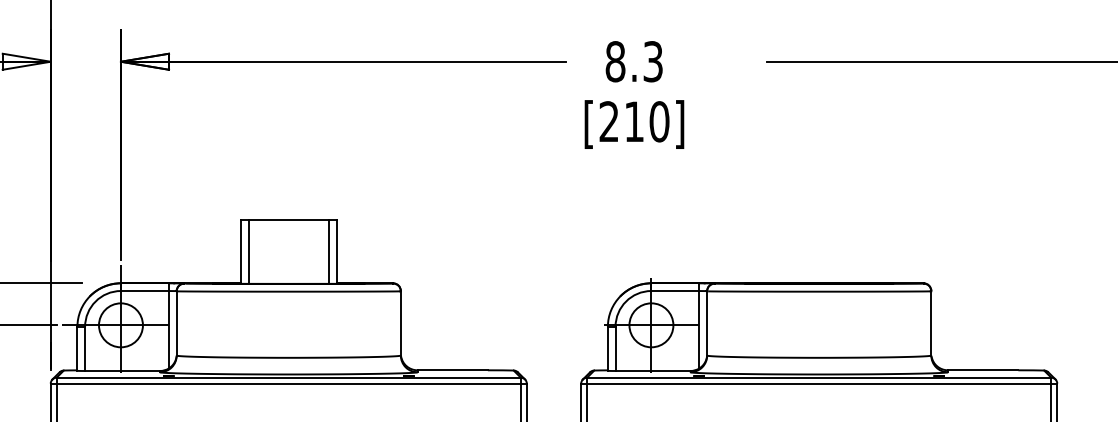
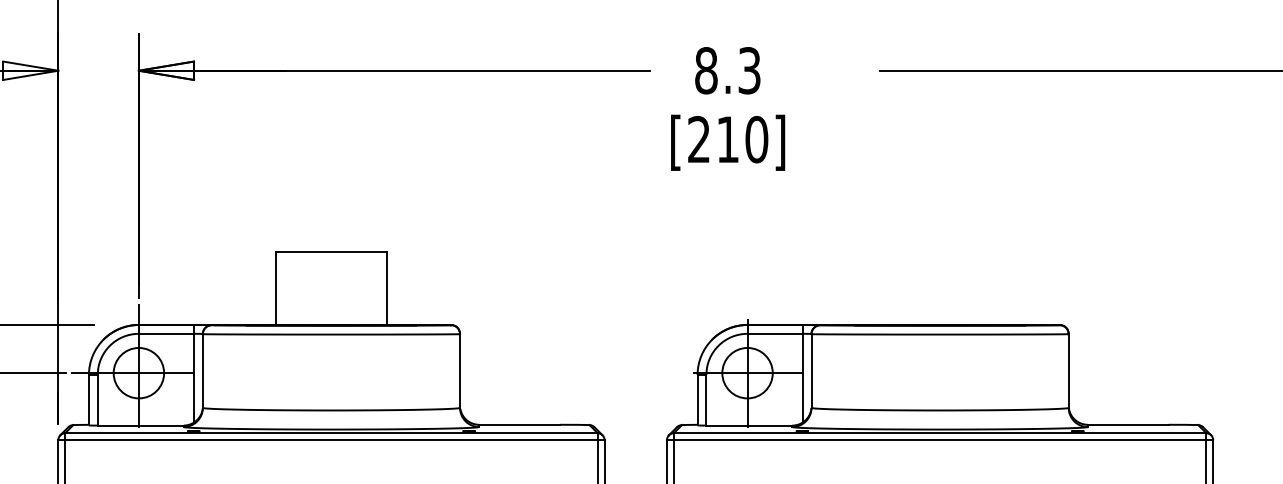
line: (248, 251) -> (285, 288), removed
line: (328, 251) -> (377, 288), removed

